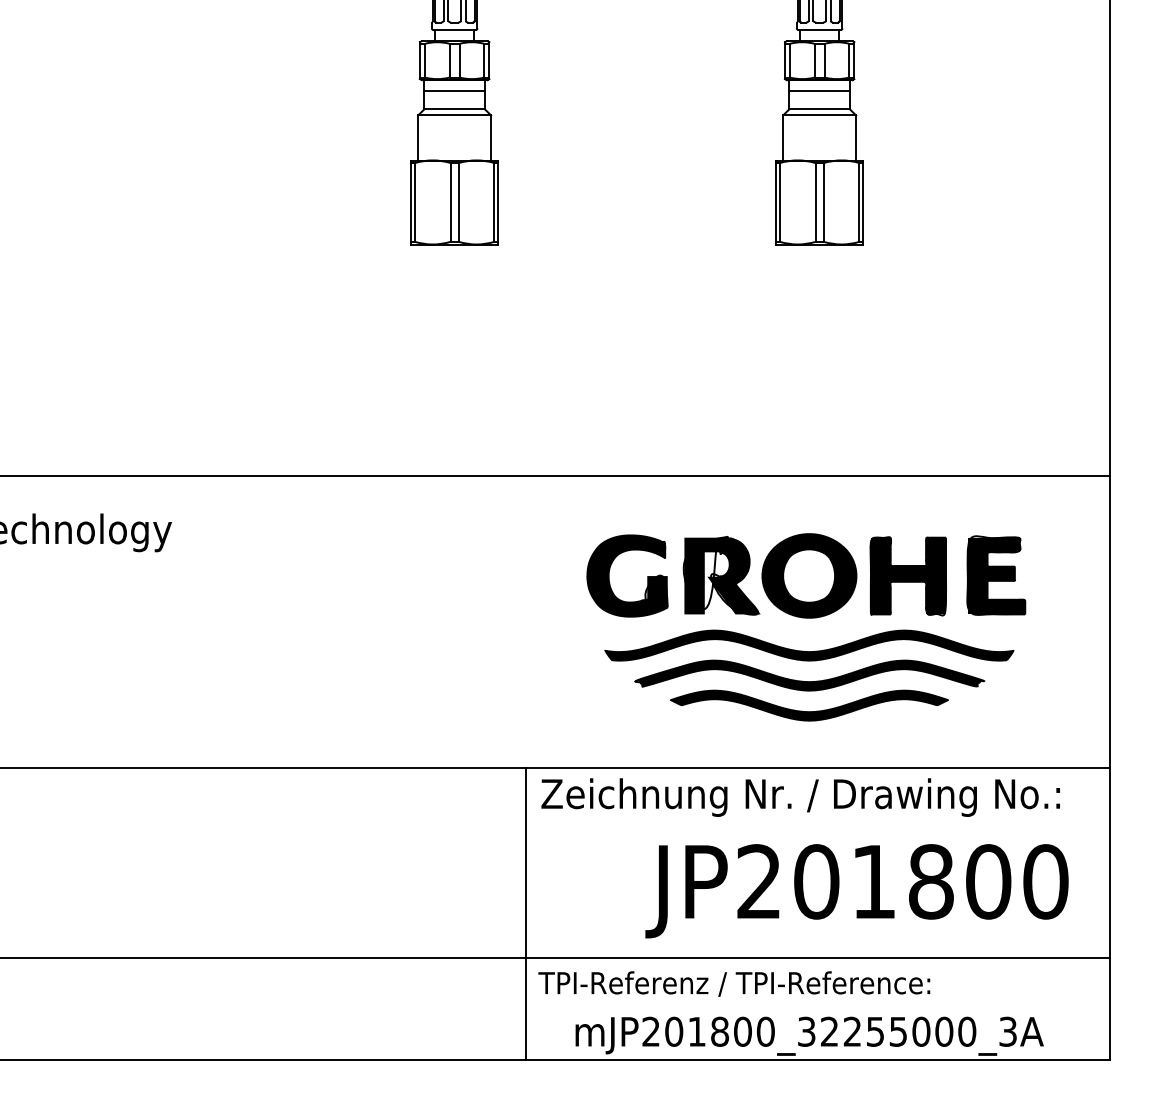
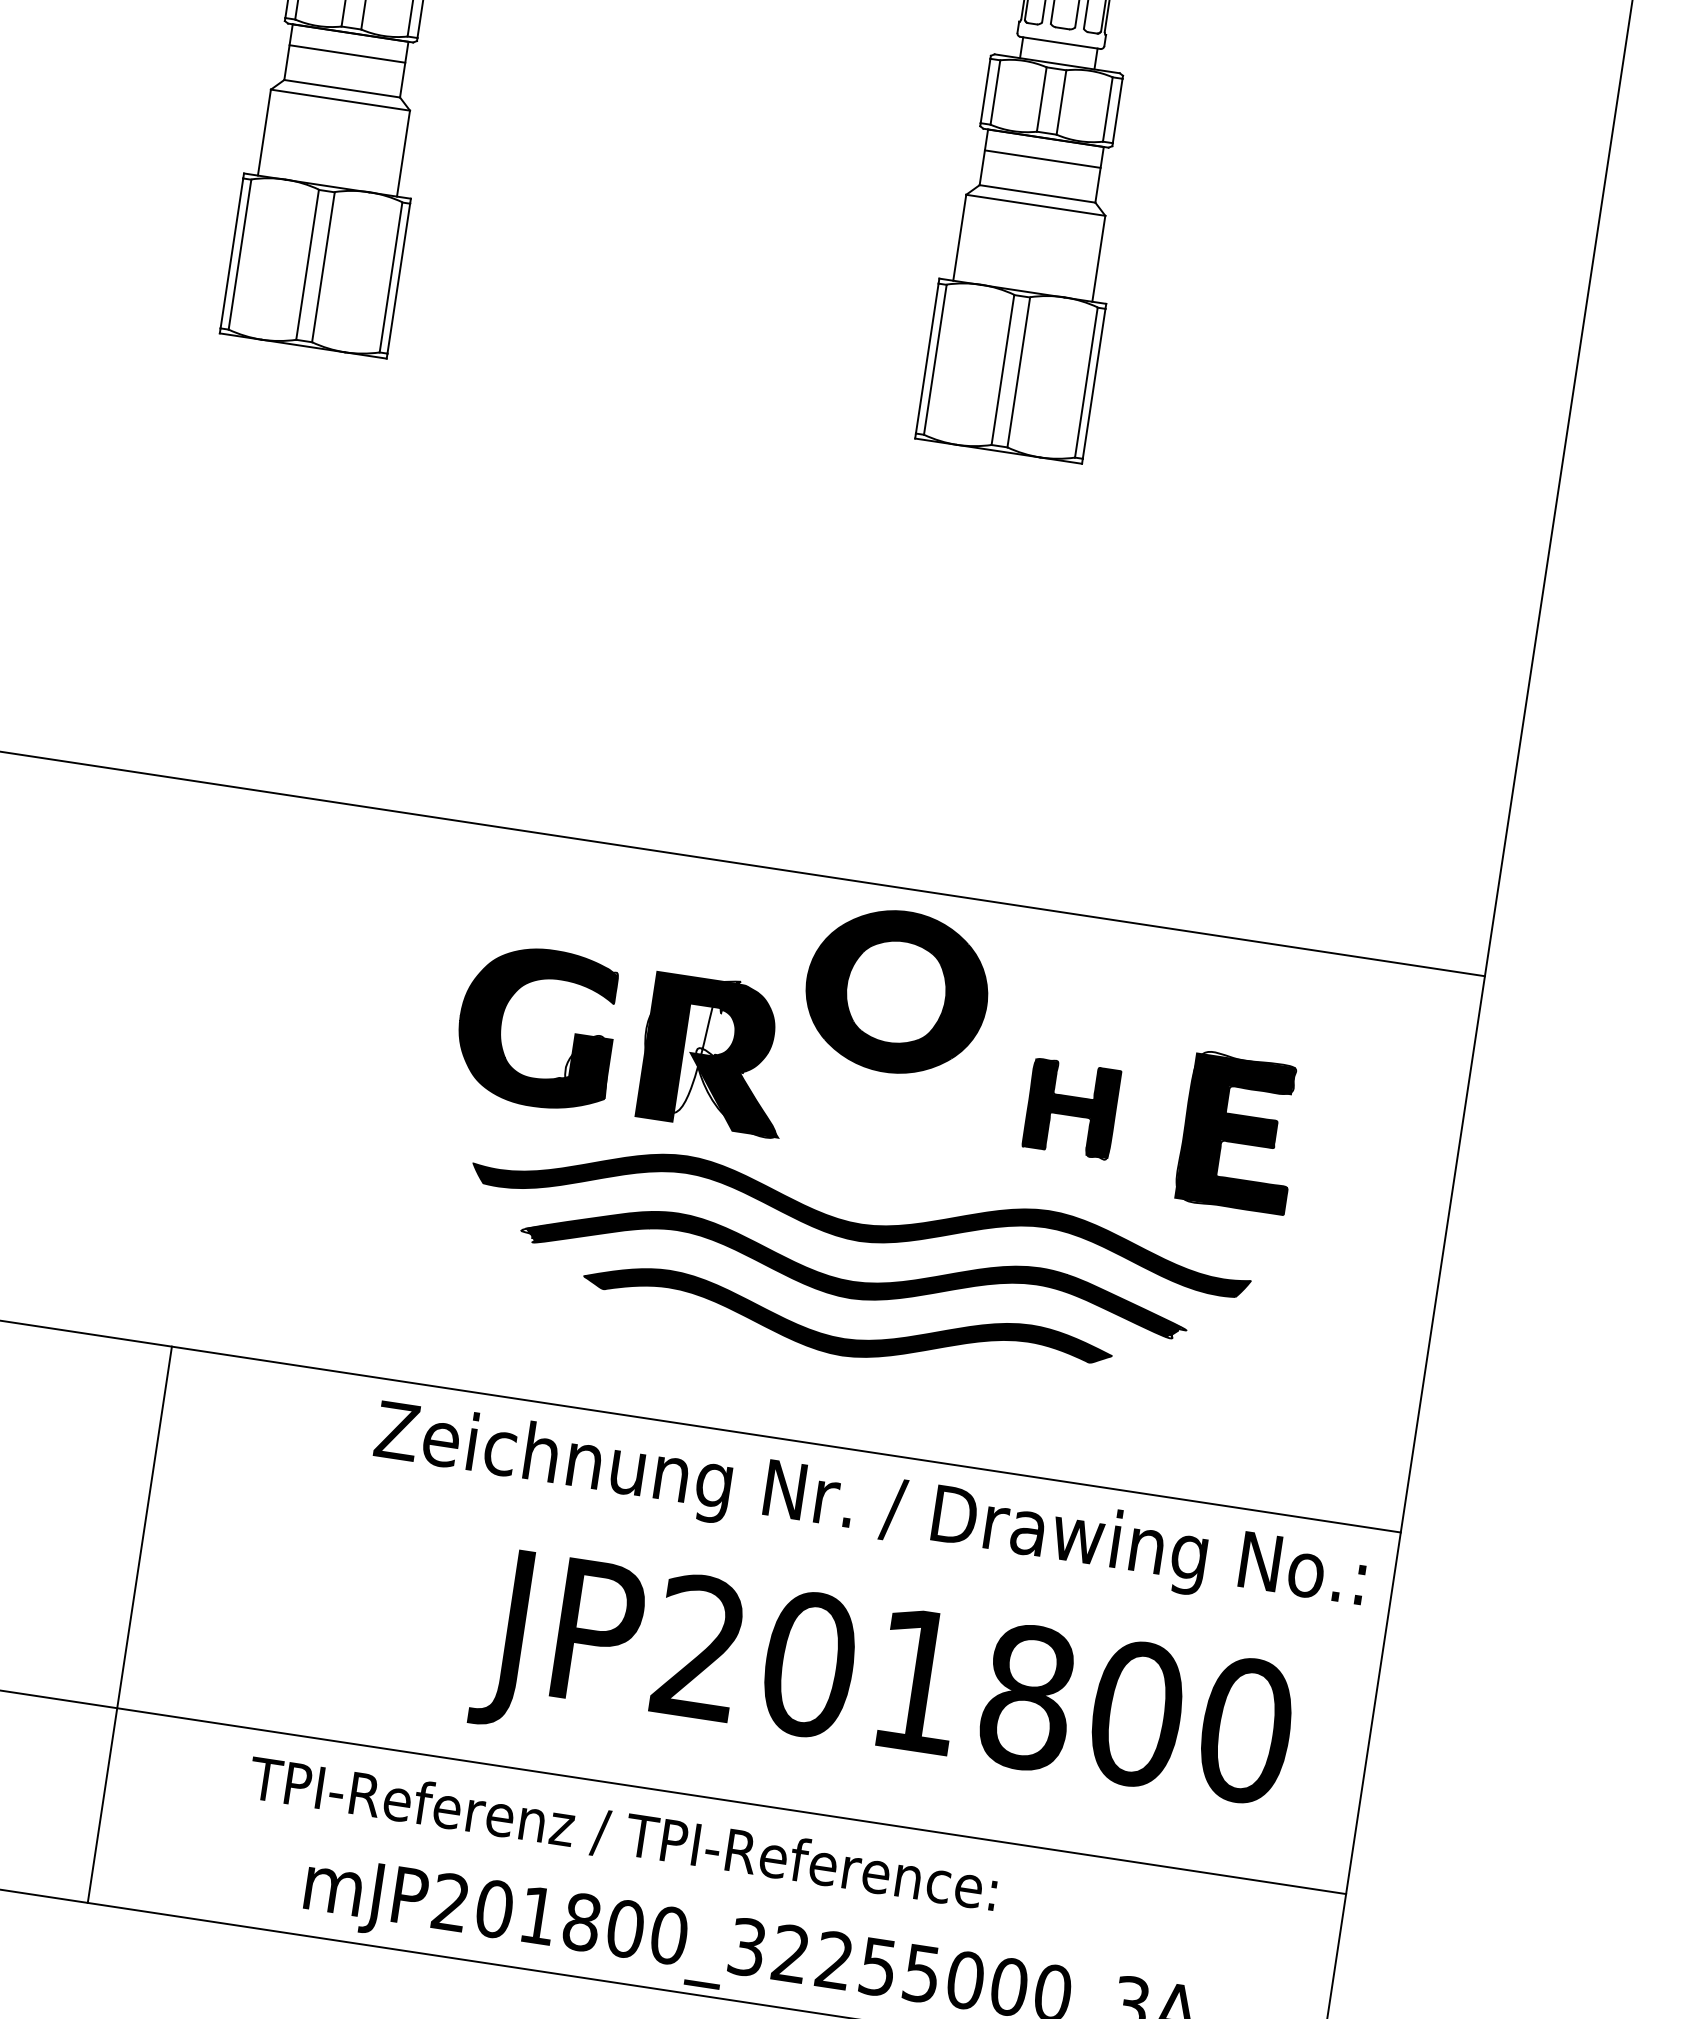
part: (809, 575) -> (897, 991), moved
part: (907, 576) -> (1070, 1108), size x0.6
text: (800, 797) -> (869, 1509), moved
line: (525, 914) -> (129, 1625), moved

